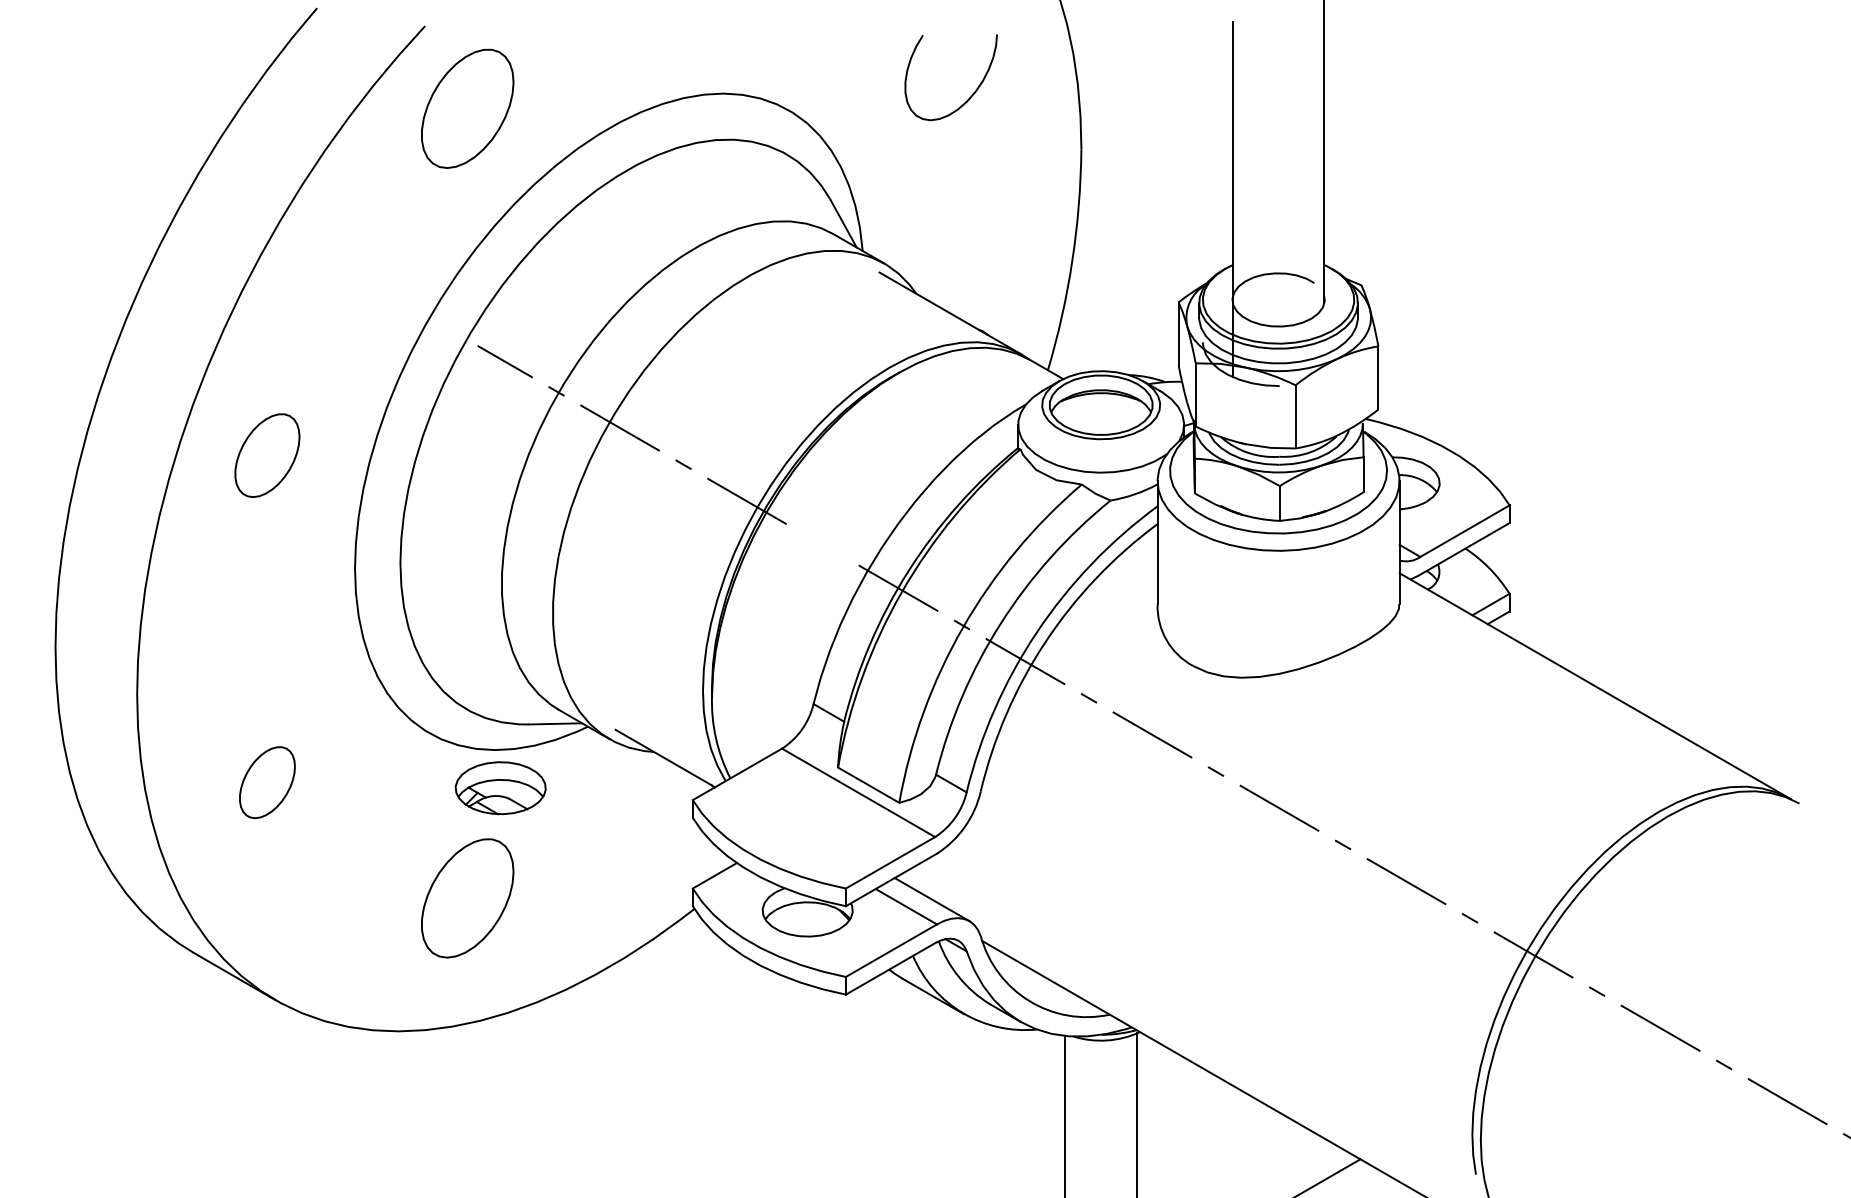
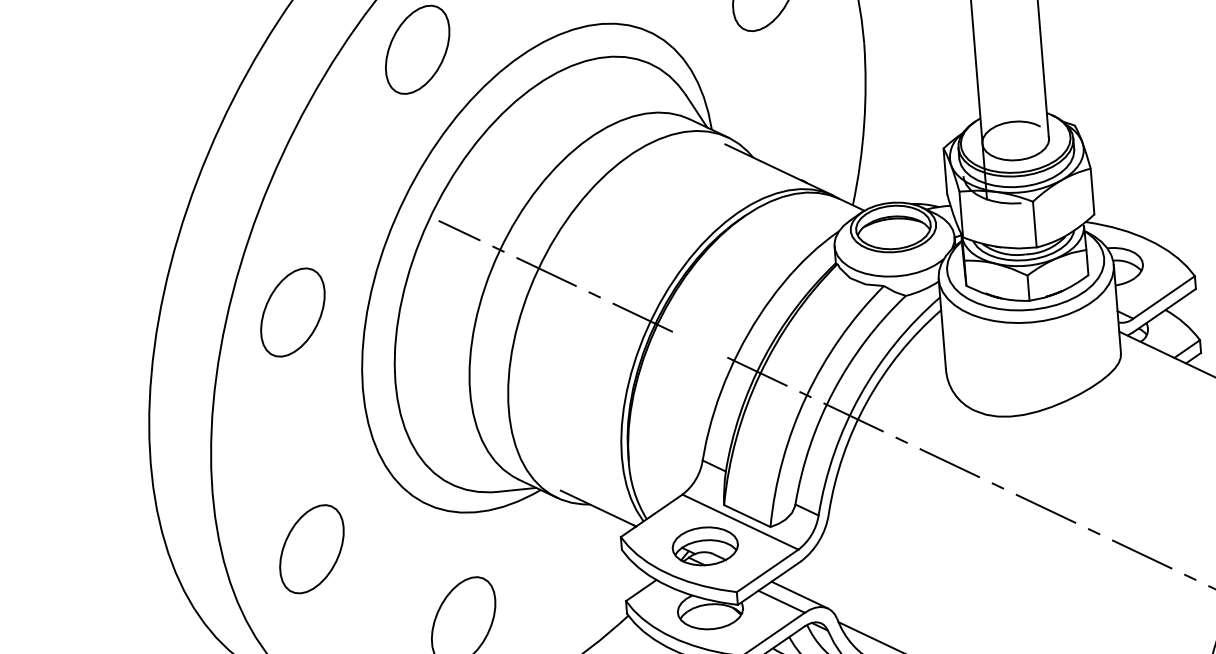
part: (267, 455) -> (292, 312), size x1.43
part: (267, 782) -> (312, 549), size x1.67
part: (500, 788) -> (705, 546), moved

